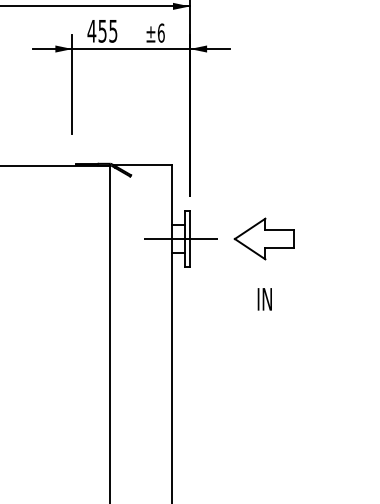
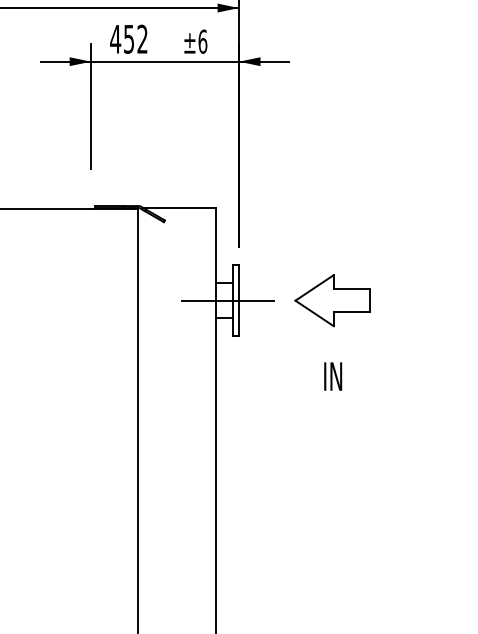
text: (113, 30) -> (142, 38), 455 -> 452

